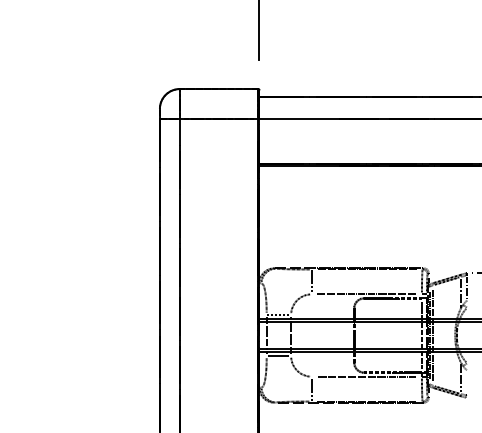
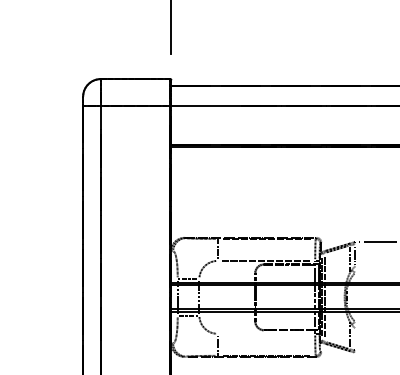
line: (366, 376) -> (266, 333), removed

